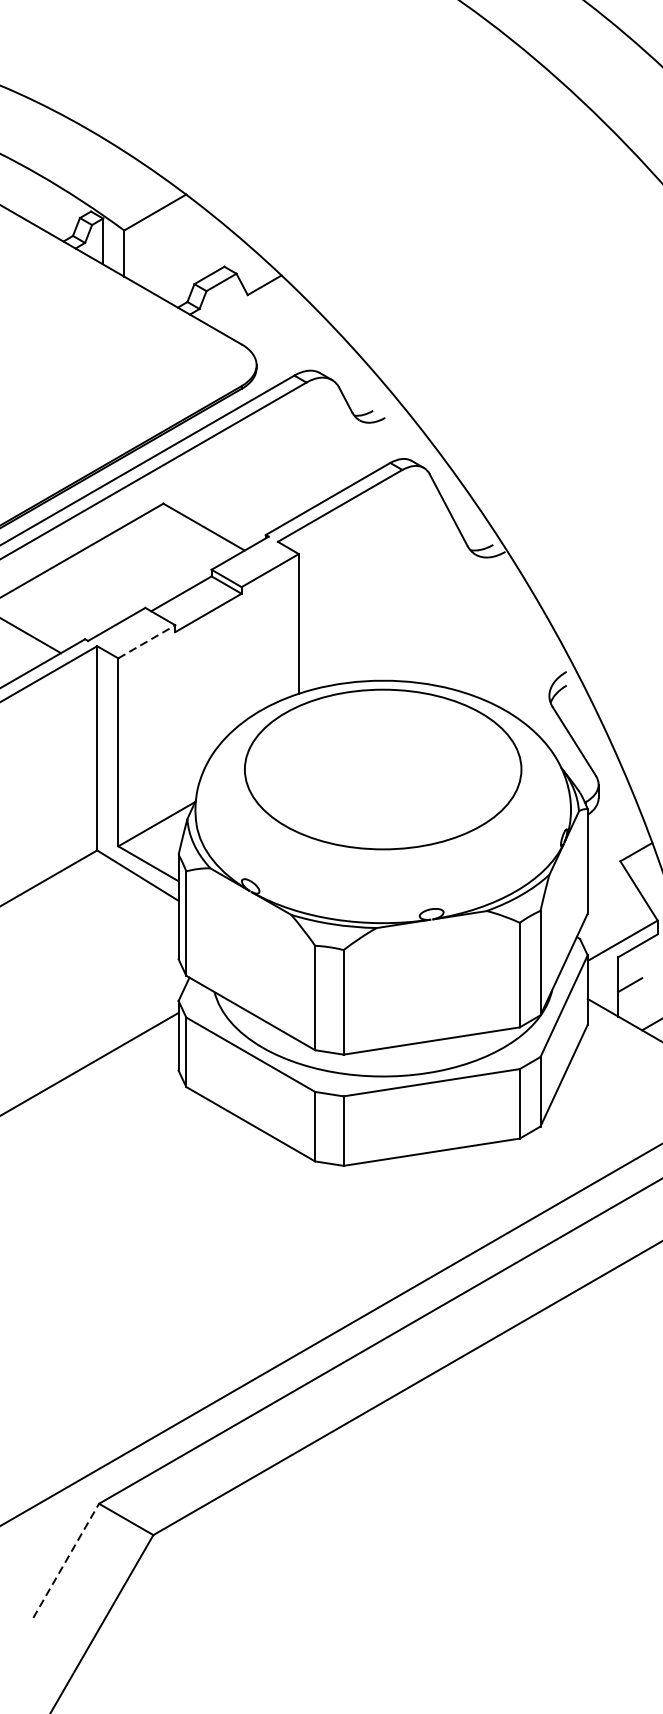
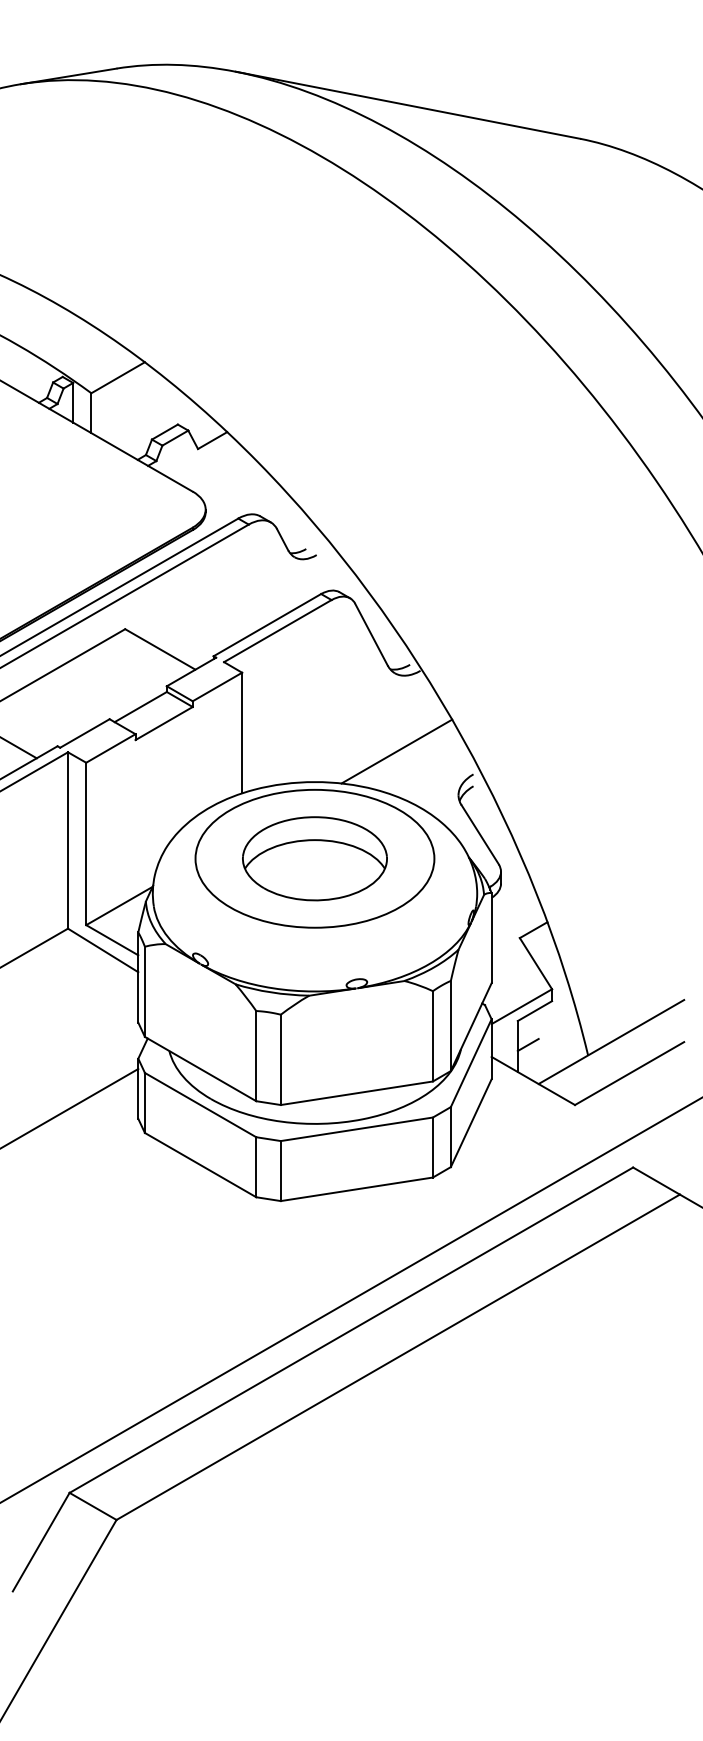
line: (147, 641) -> (111, 748), dashed -> solid
line: (477, 645) -> (396, 751), added
part: (382, 769) -> (314, 858), added
line: (66, 1561) -> (41, 1542), dashed -> solid

